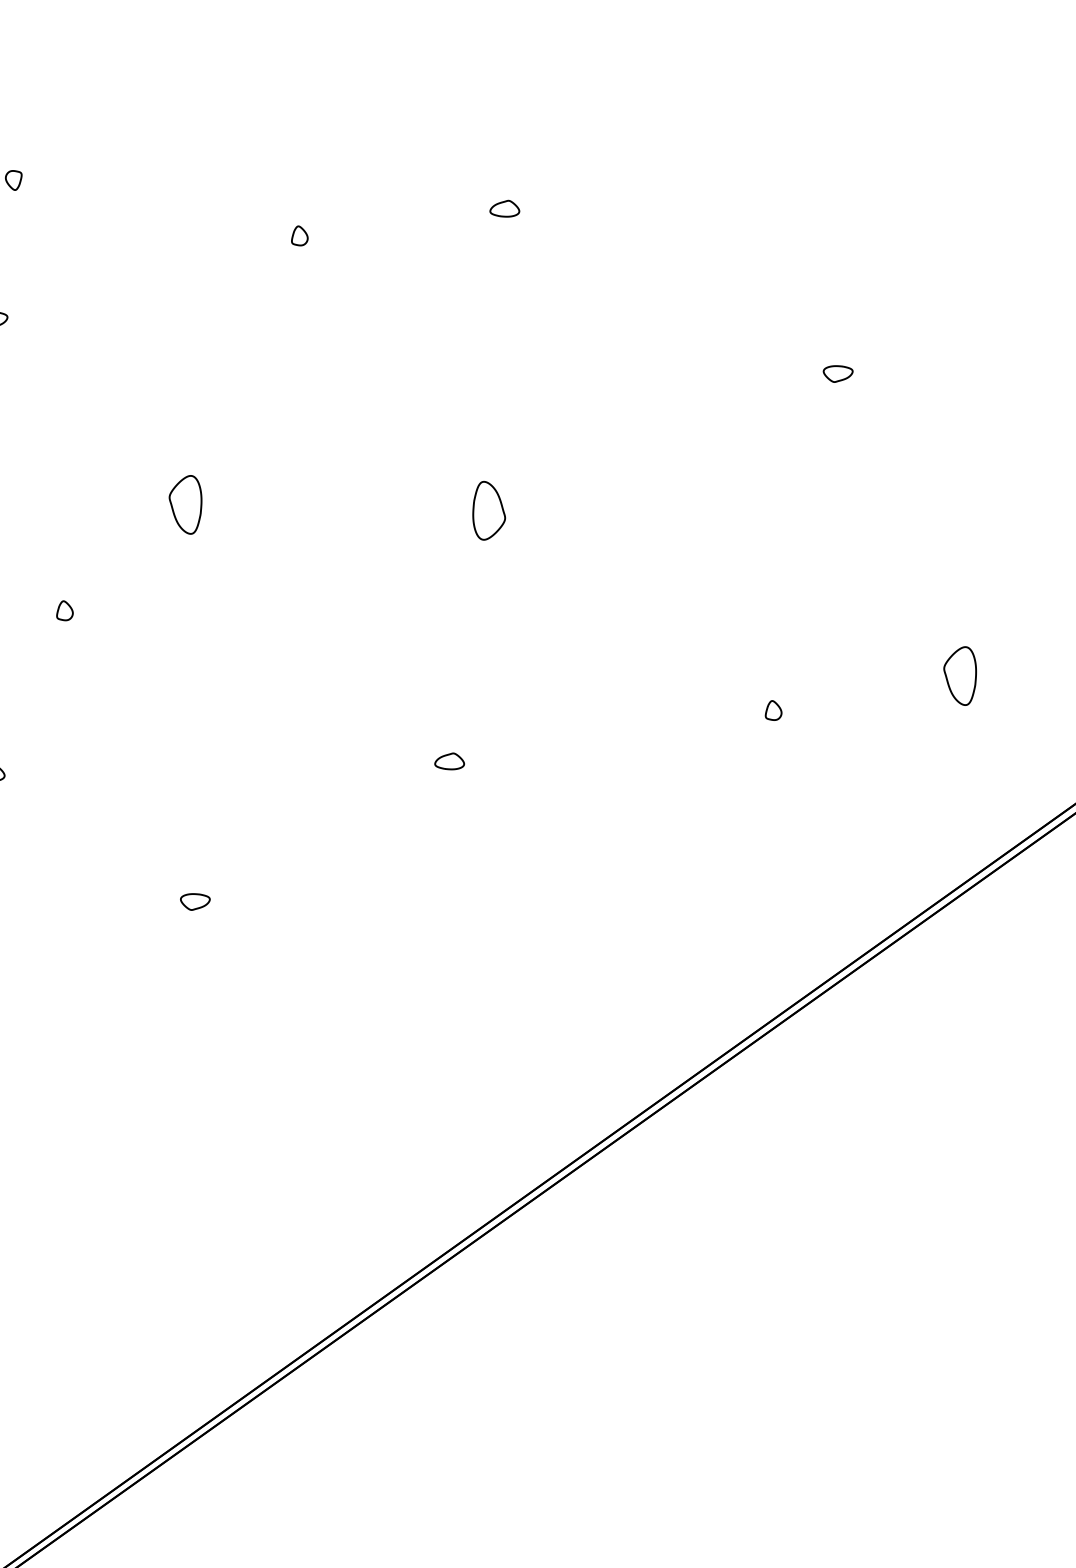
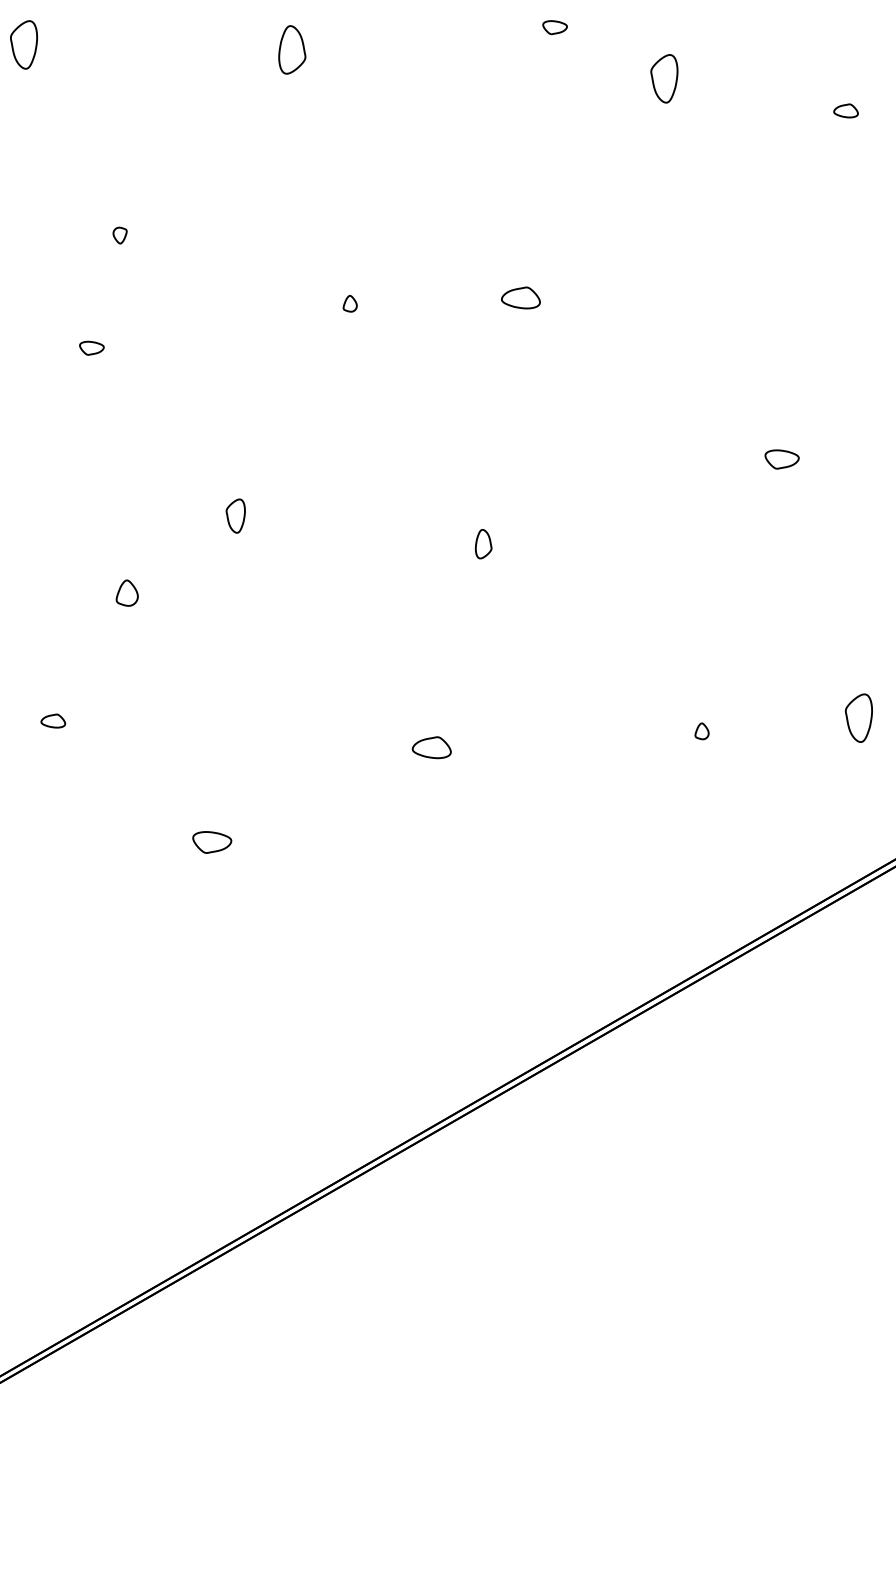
part: (504, 208) -> (520, 297), size x1.6
part: (838, 373) -> (782, 459), size x1.4
part: (185, 504) -> (235, 515), size x0.7
part: (487, 509) -> (483, 543), size x0.6
part: (64, 611) -> (127, 593), size x1.6
part: (448, 761) -> (431, 747), size x1.6
part: (194, 901) -> (211, 842), size x1.6

